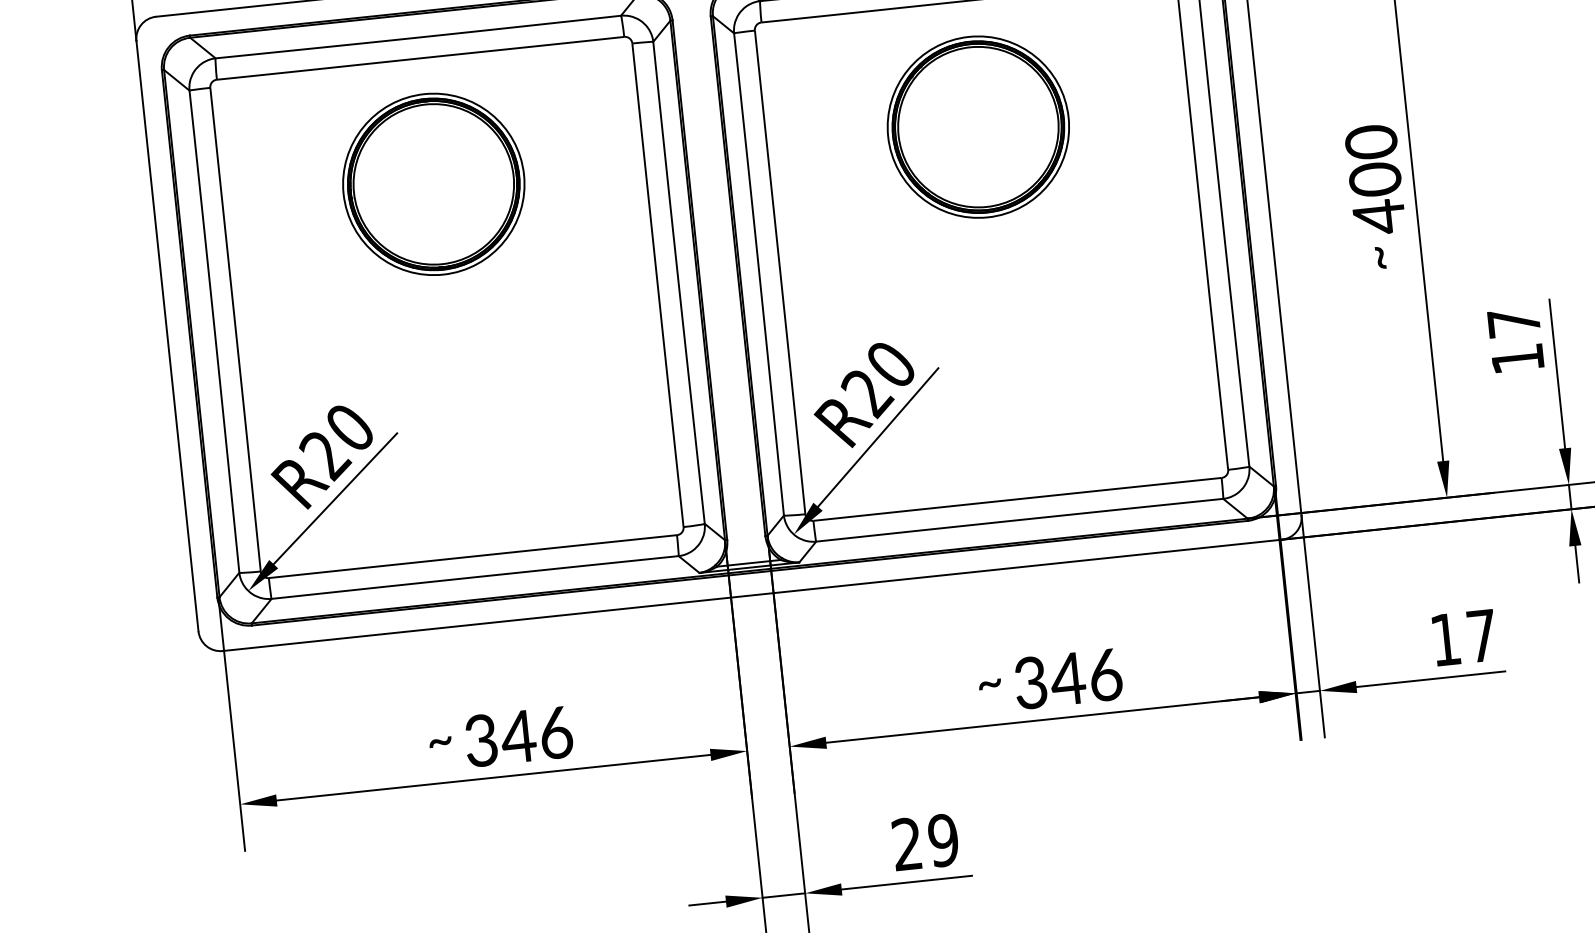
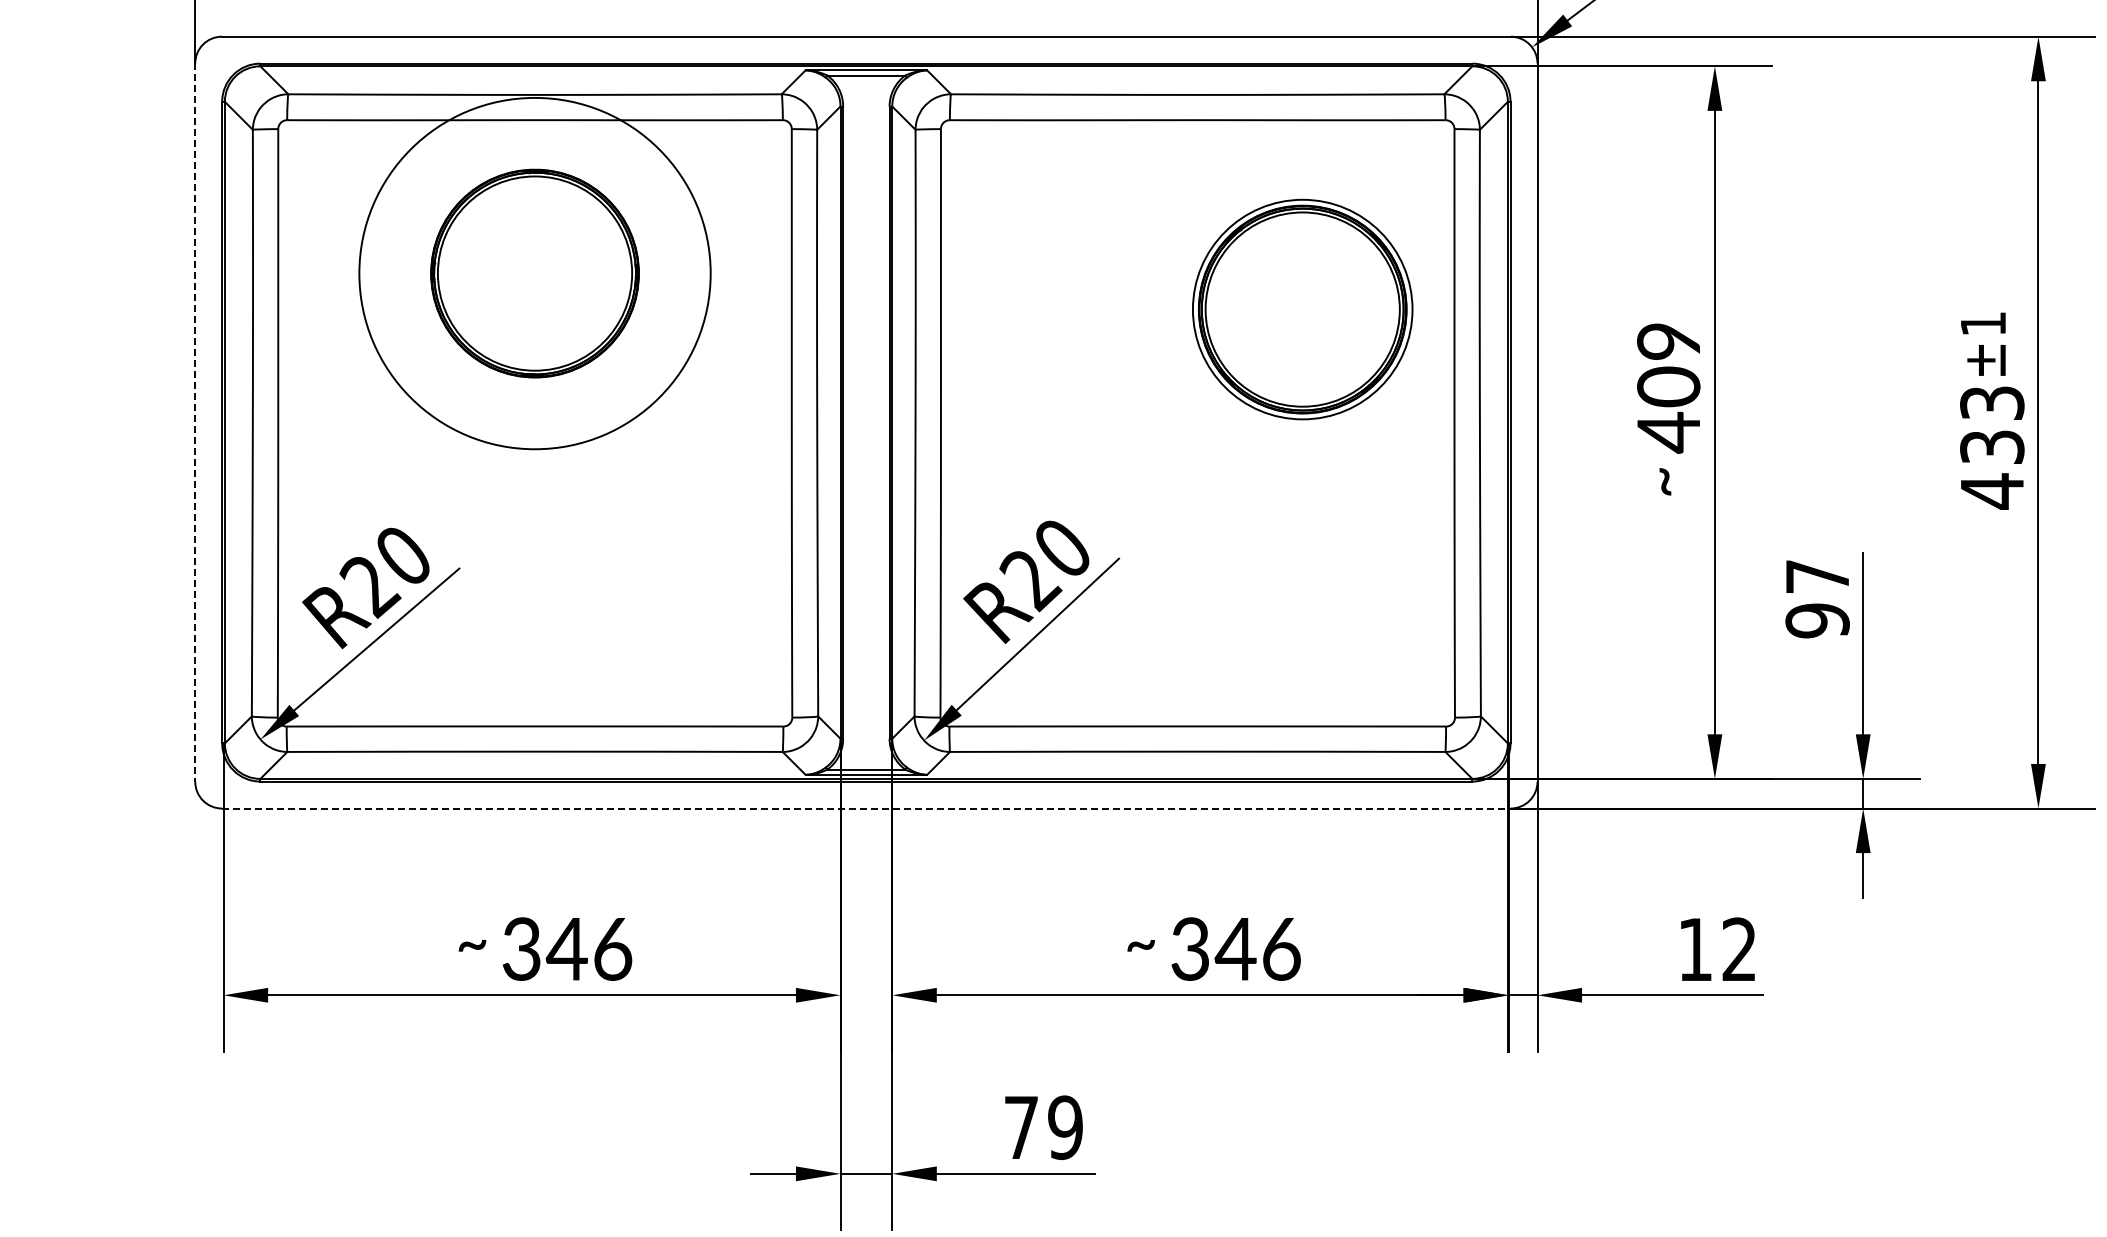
part: (978, 127) -> (1302, 309), moved
text: (1371, 142) -> (1668, 341), 400 -> 409
circle: (433, 184) -> (534, 273), size x1.6
line: (167, 336) -> (195, 423), solid -> dashed
text: (1517, 358) -> (1817, 620), 17 -> 97
line: (752, 595) -> (866, 808), solid -> dashed
text: (1481, 635) -> (1738, 948), 17 -> 12
text: (906, 843) -> (1020, 1126), 29 -> 79

